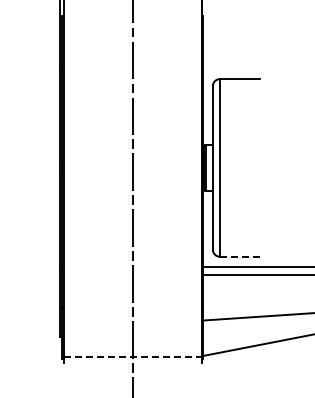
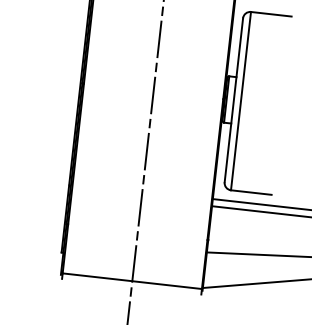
line: (240, 256) -> (251, 192), dashed -> solid
line: (133, 357) -> (132, 281), dashed -> solid

